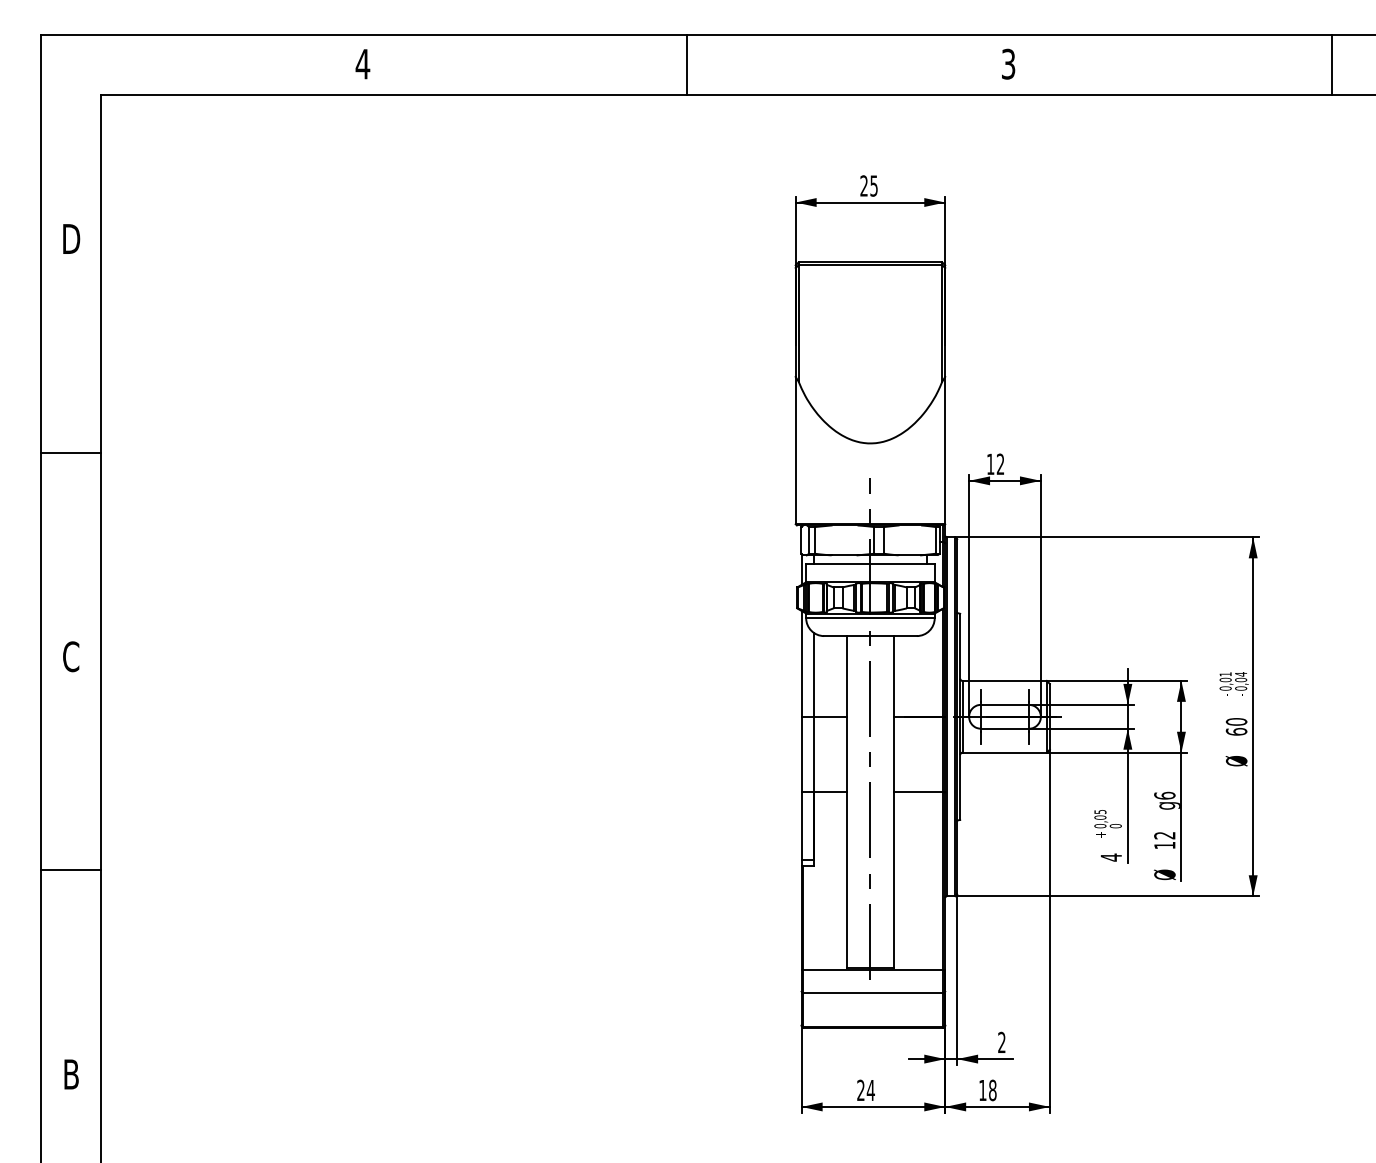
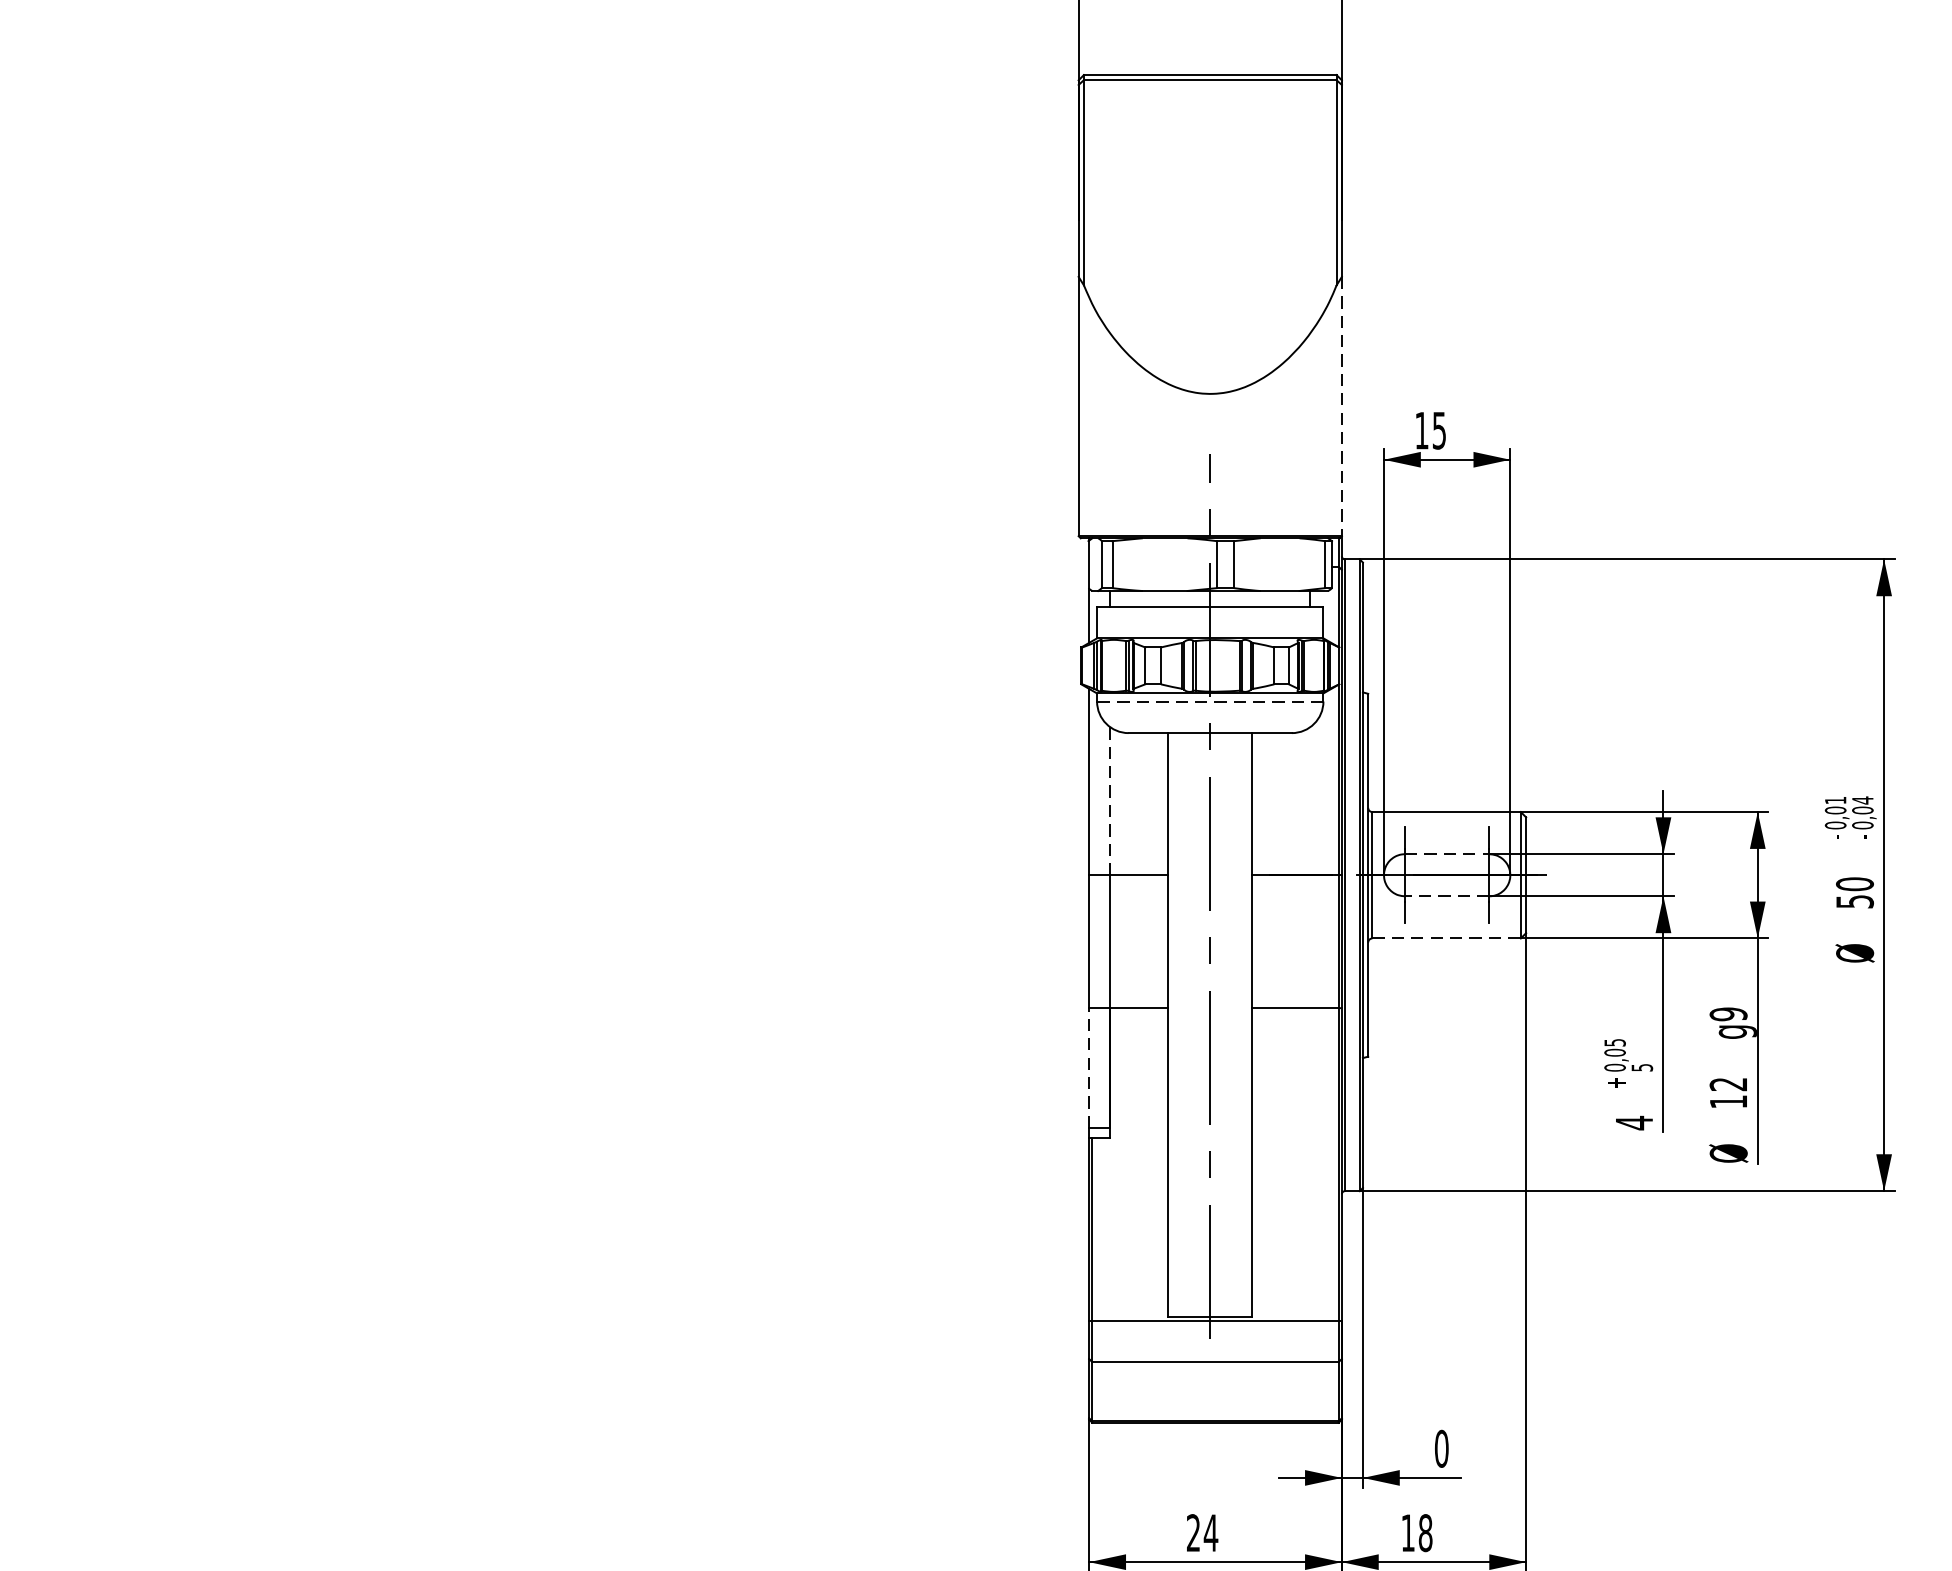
line: (945, 450) -> (1342, 406), solid -> dashed
text: (1000, 464) -> (1439, 431), 12 -> 15
line: (869, 618) -> (1208, 702), solid -> dashed
line: (813, 674) -> (1109, 800), solid -> dashed
line: (1005, 704) -> (1448, 853), solid -> dashed
line: (1005, 728) -> (1448, 895), solid -> dashed
text: (1236, 731) -> (1854, 901), 60 -> 50
line: (1005, 752) -> (1448, 938), solid -> dashed
text: (1164, 795) -> (1727, 1013), g6 -> g9
line: (801, 825) -> (1088, 1066), solid -> dashed
text: (1115, 826) -> (1641, 1068), 0 -> 5
text: (1001, 1042) -> (1440, 1448), 2 -> 0

